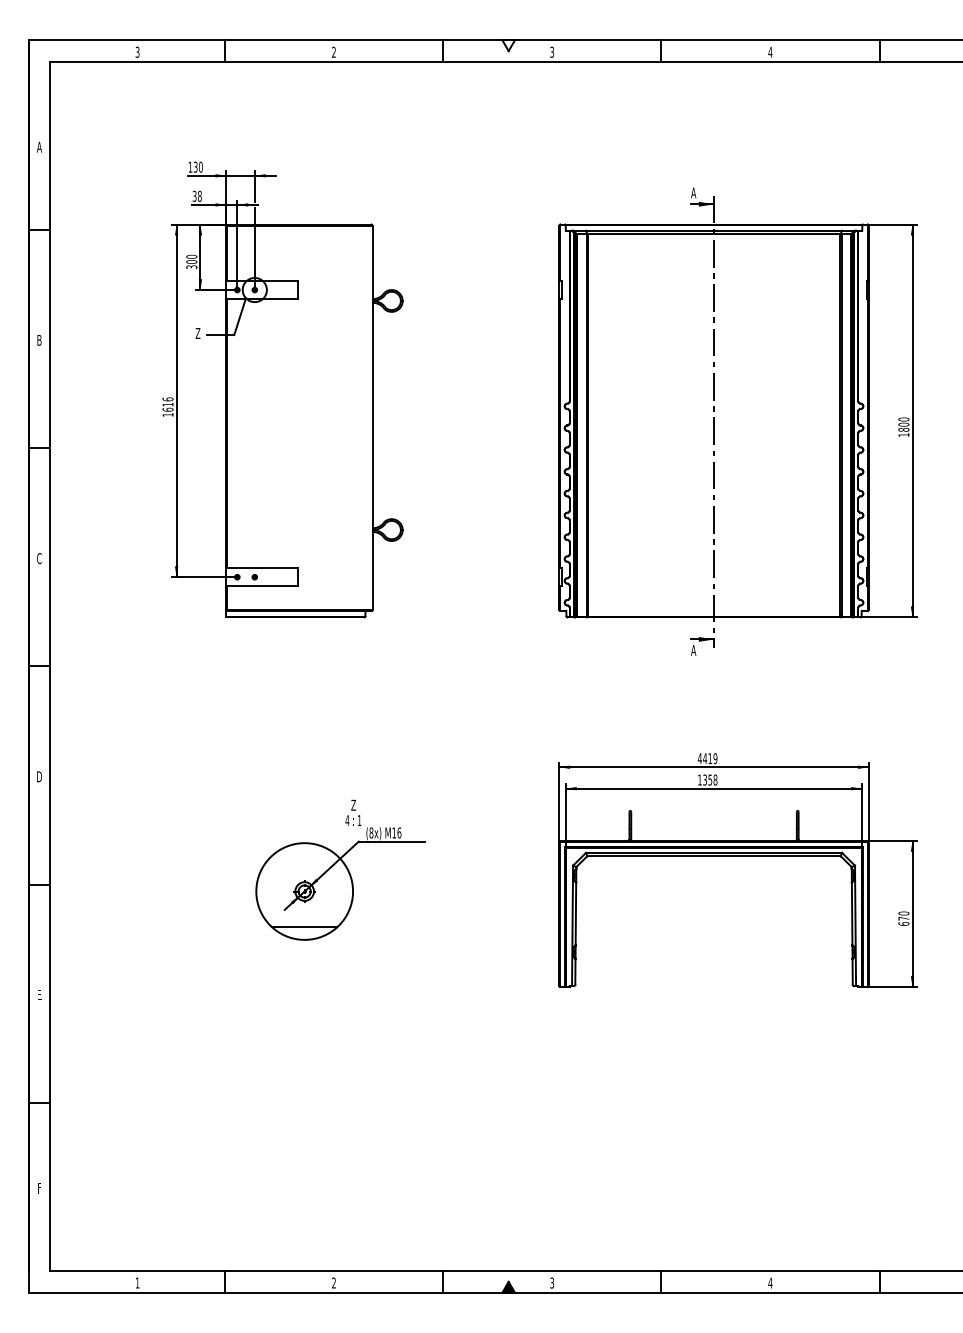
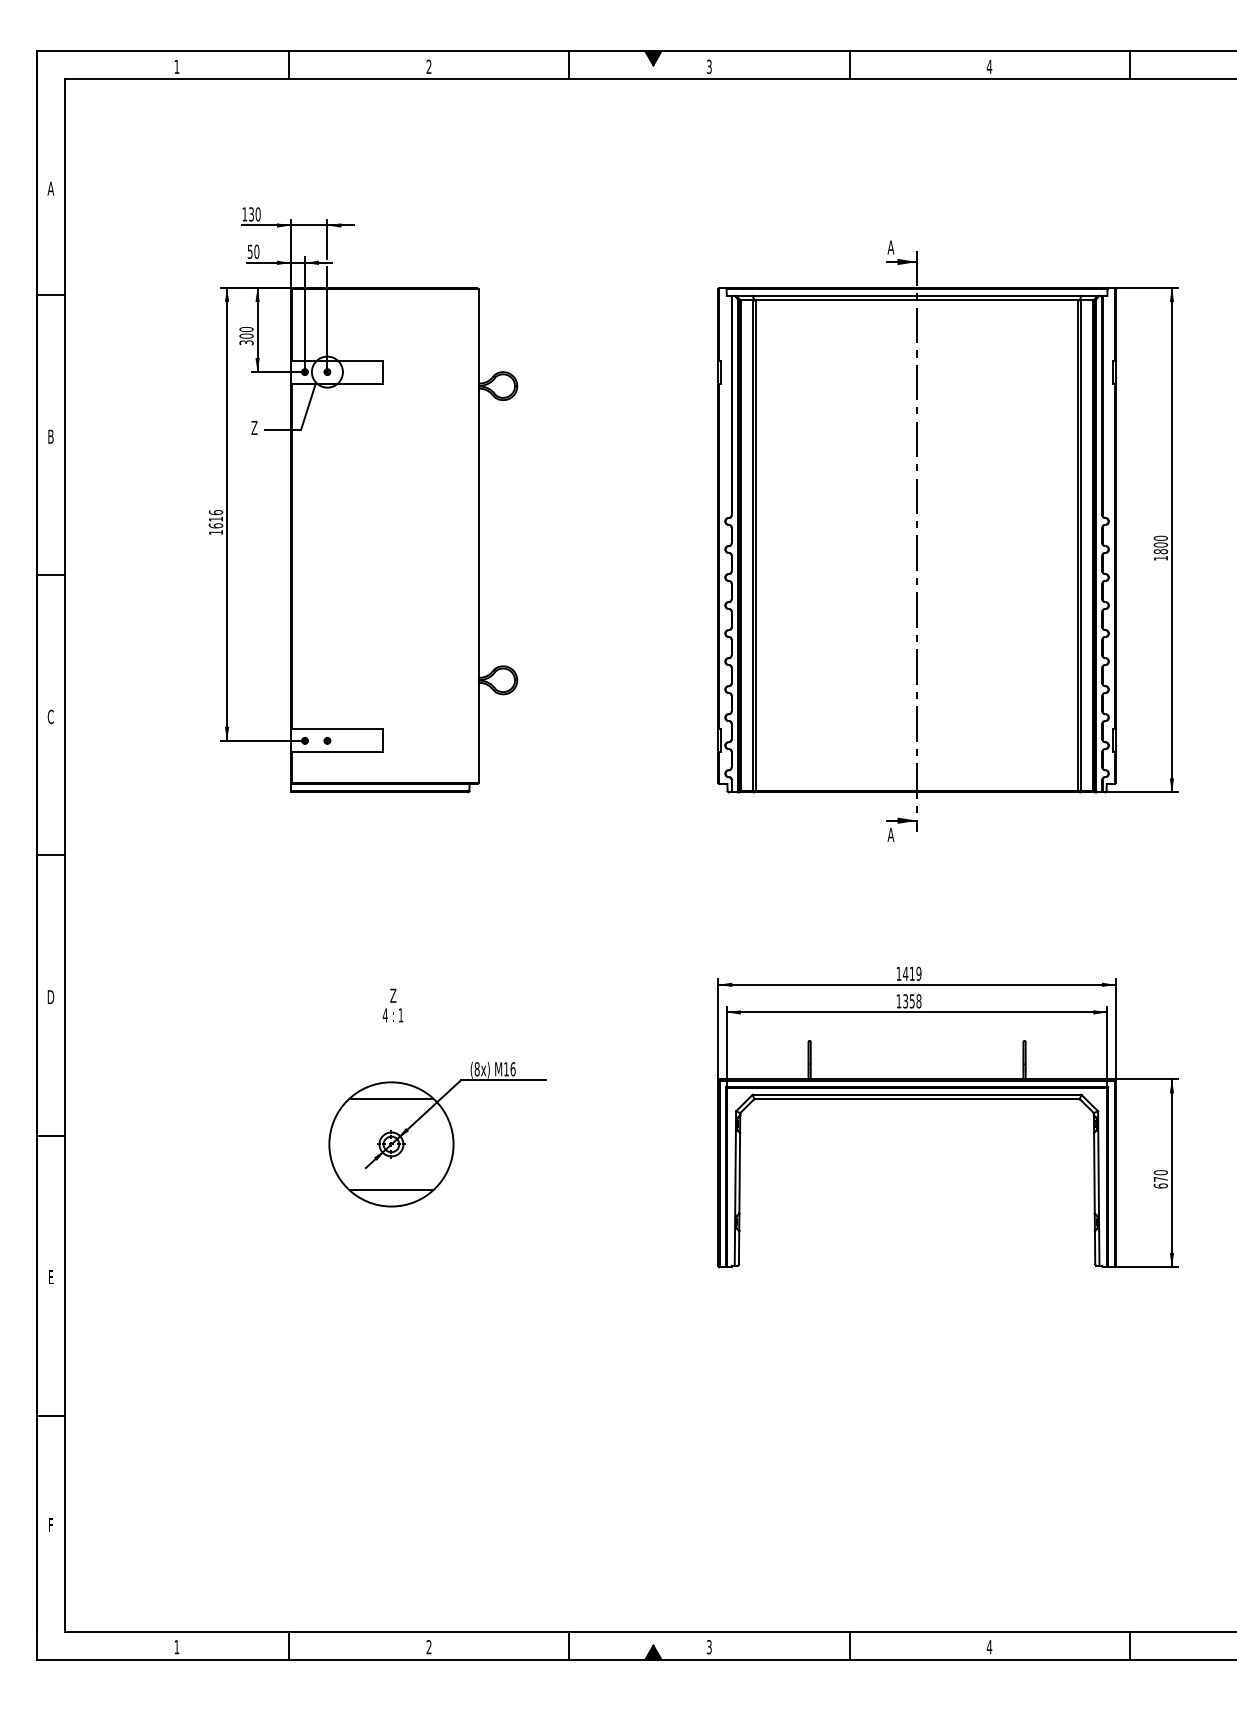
fill: (508, 45) -> (653, 58), added
text: (137, 52) -> (176, 66), 3 -> 1
text: (197, 196) -> (253, 251), 38 -> 50
text: (699, 758) -> (898, 973), 4419 -> 1419
text: (352, 812) -> (392, 1005), moved
line: (304, 855) -> (391, 1098), added

